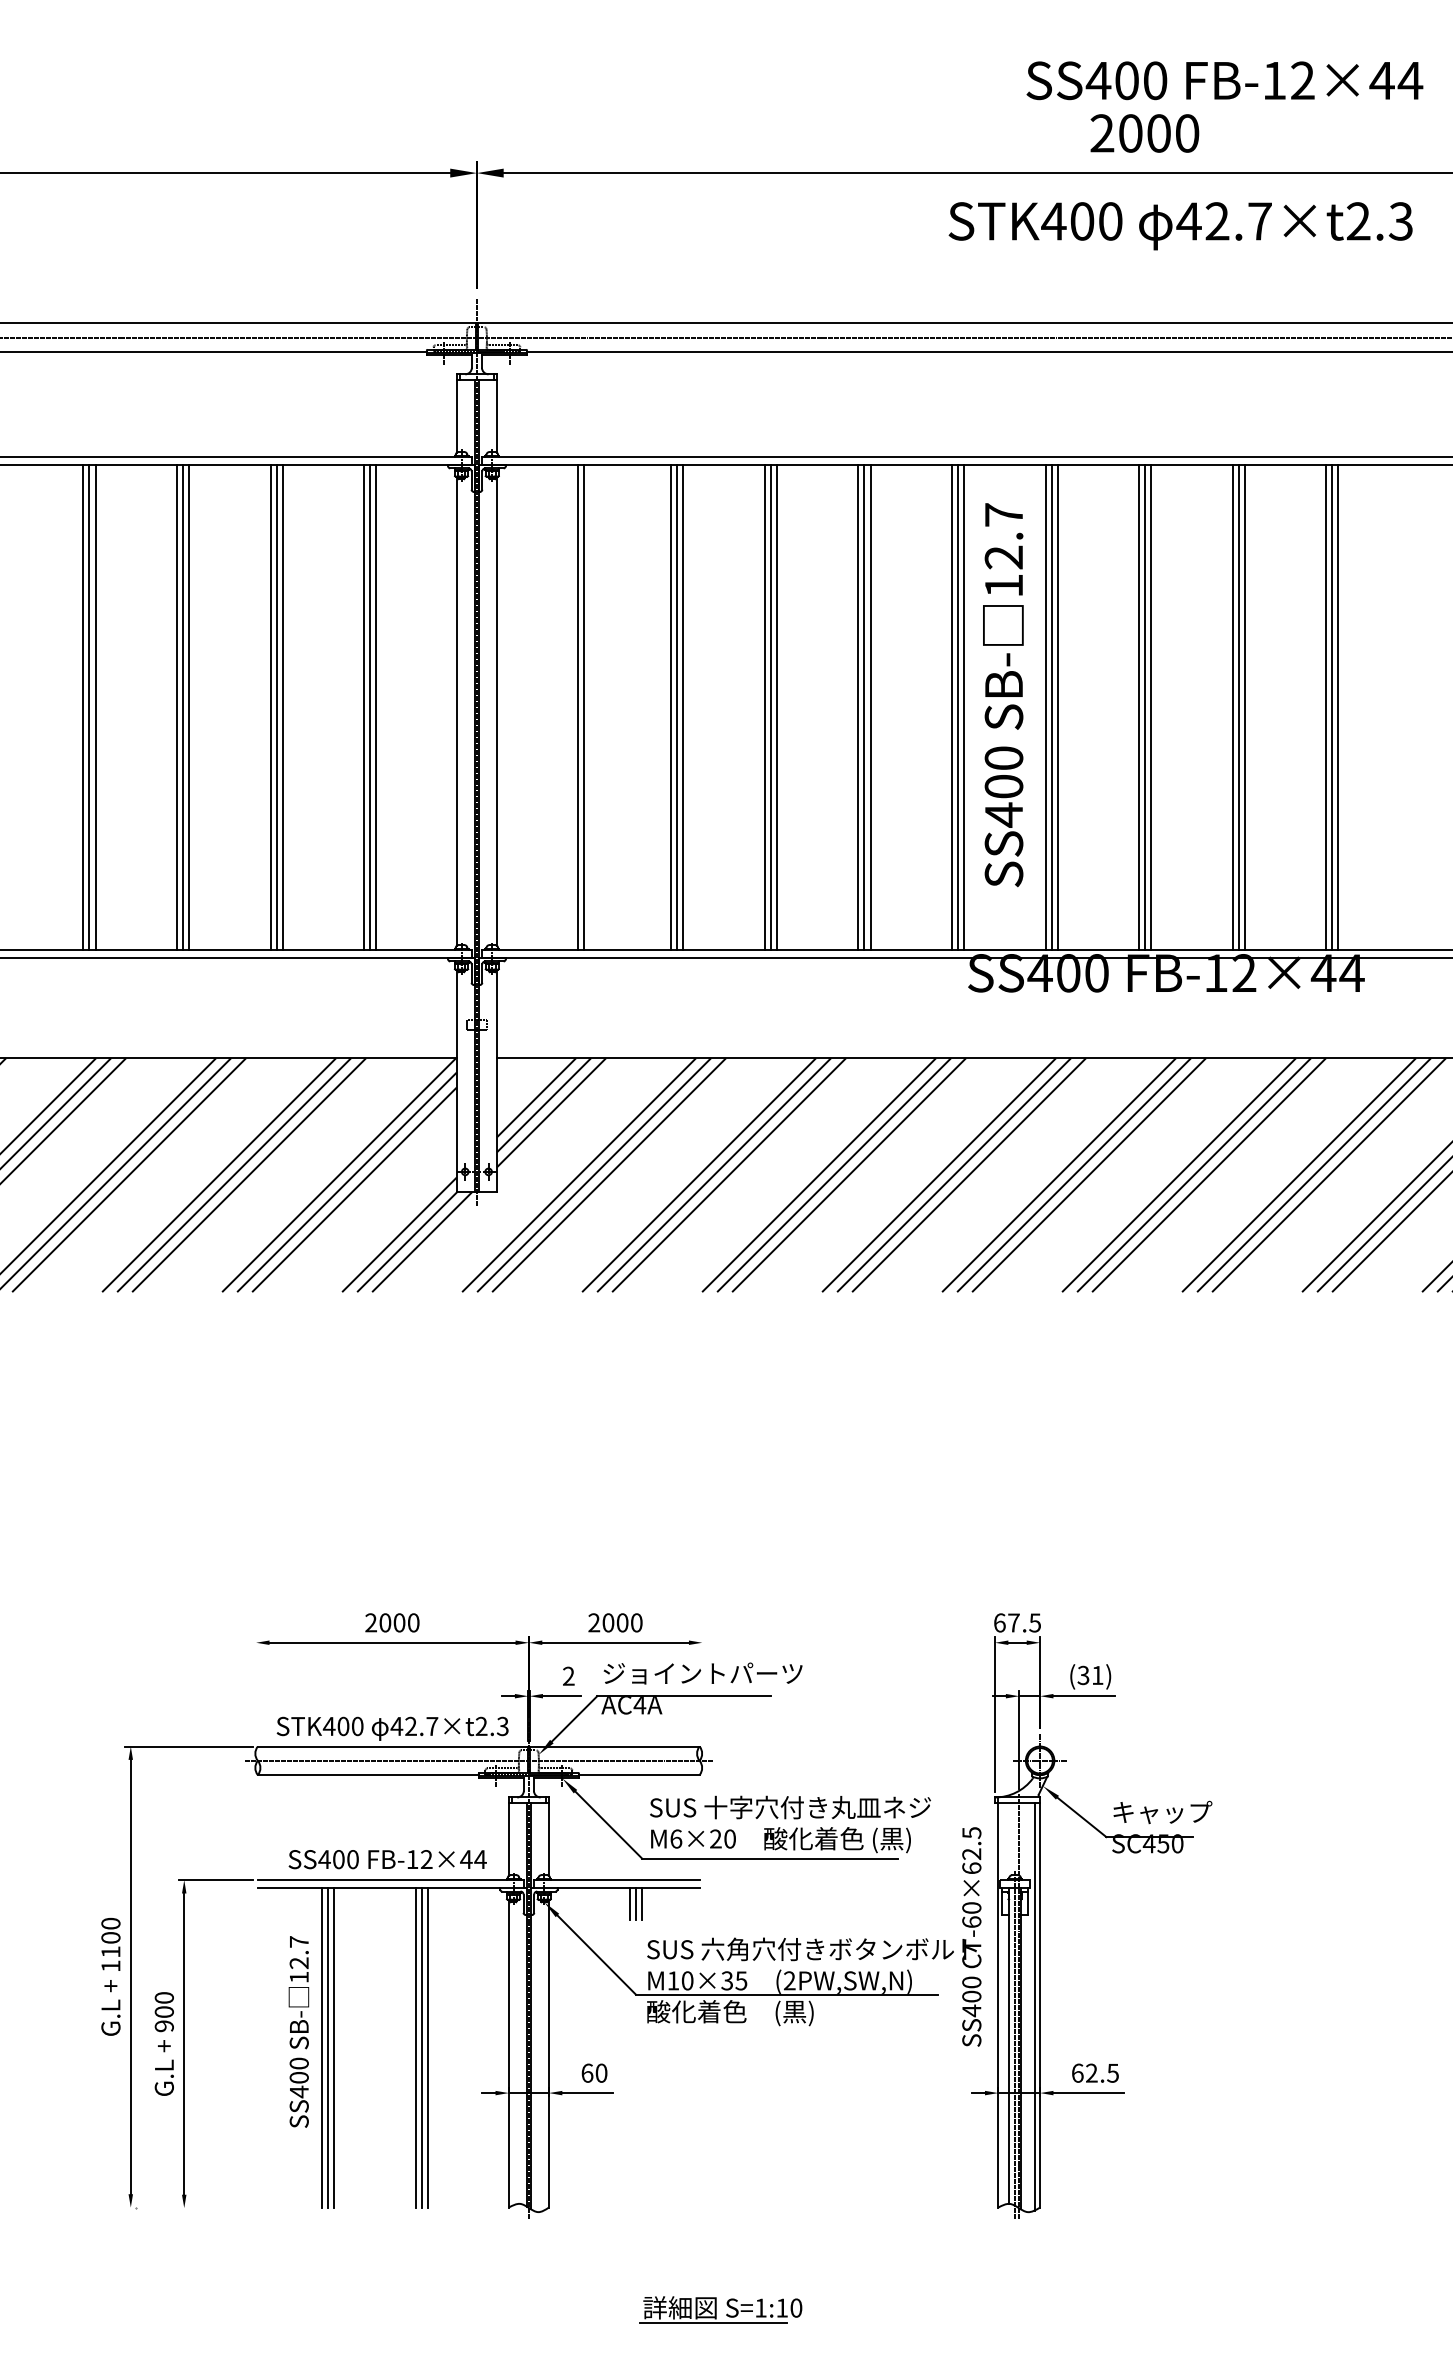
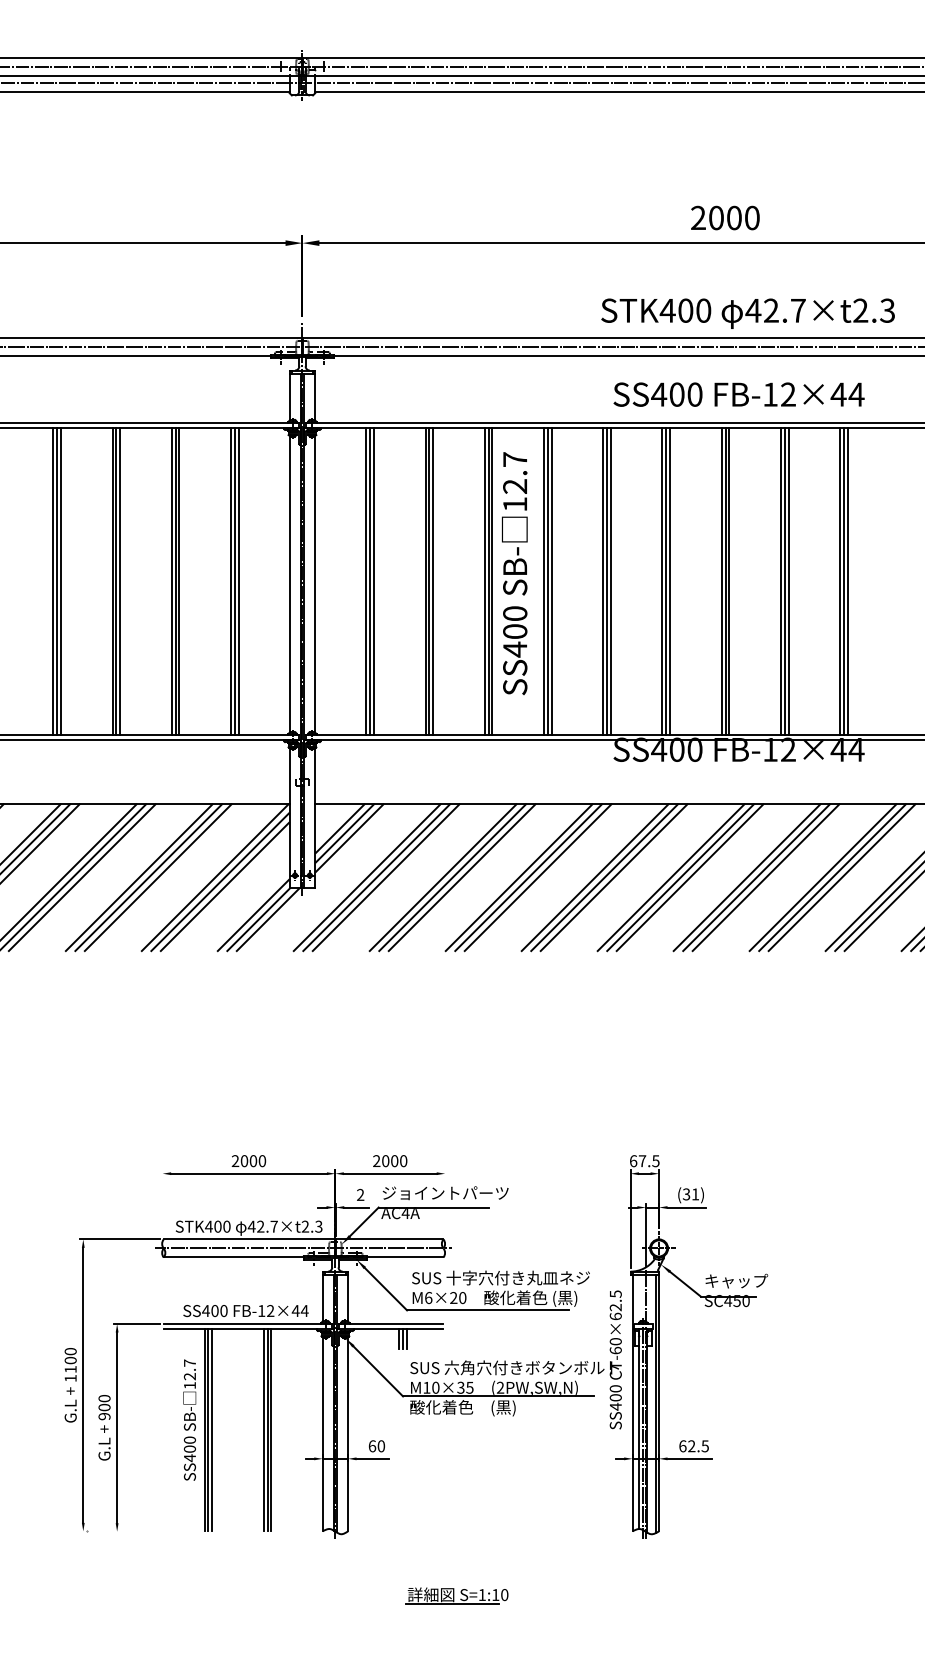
text: (1223, 80) -> (738, 394), moved
text: (1179, 225) -> (747, 313), moved
text: (1002, 694) -> (514, 573), moved
line: (589, 707) -> (373, 581), added

